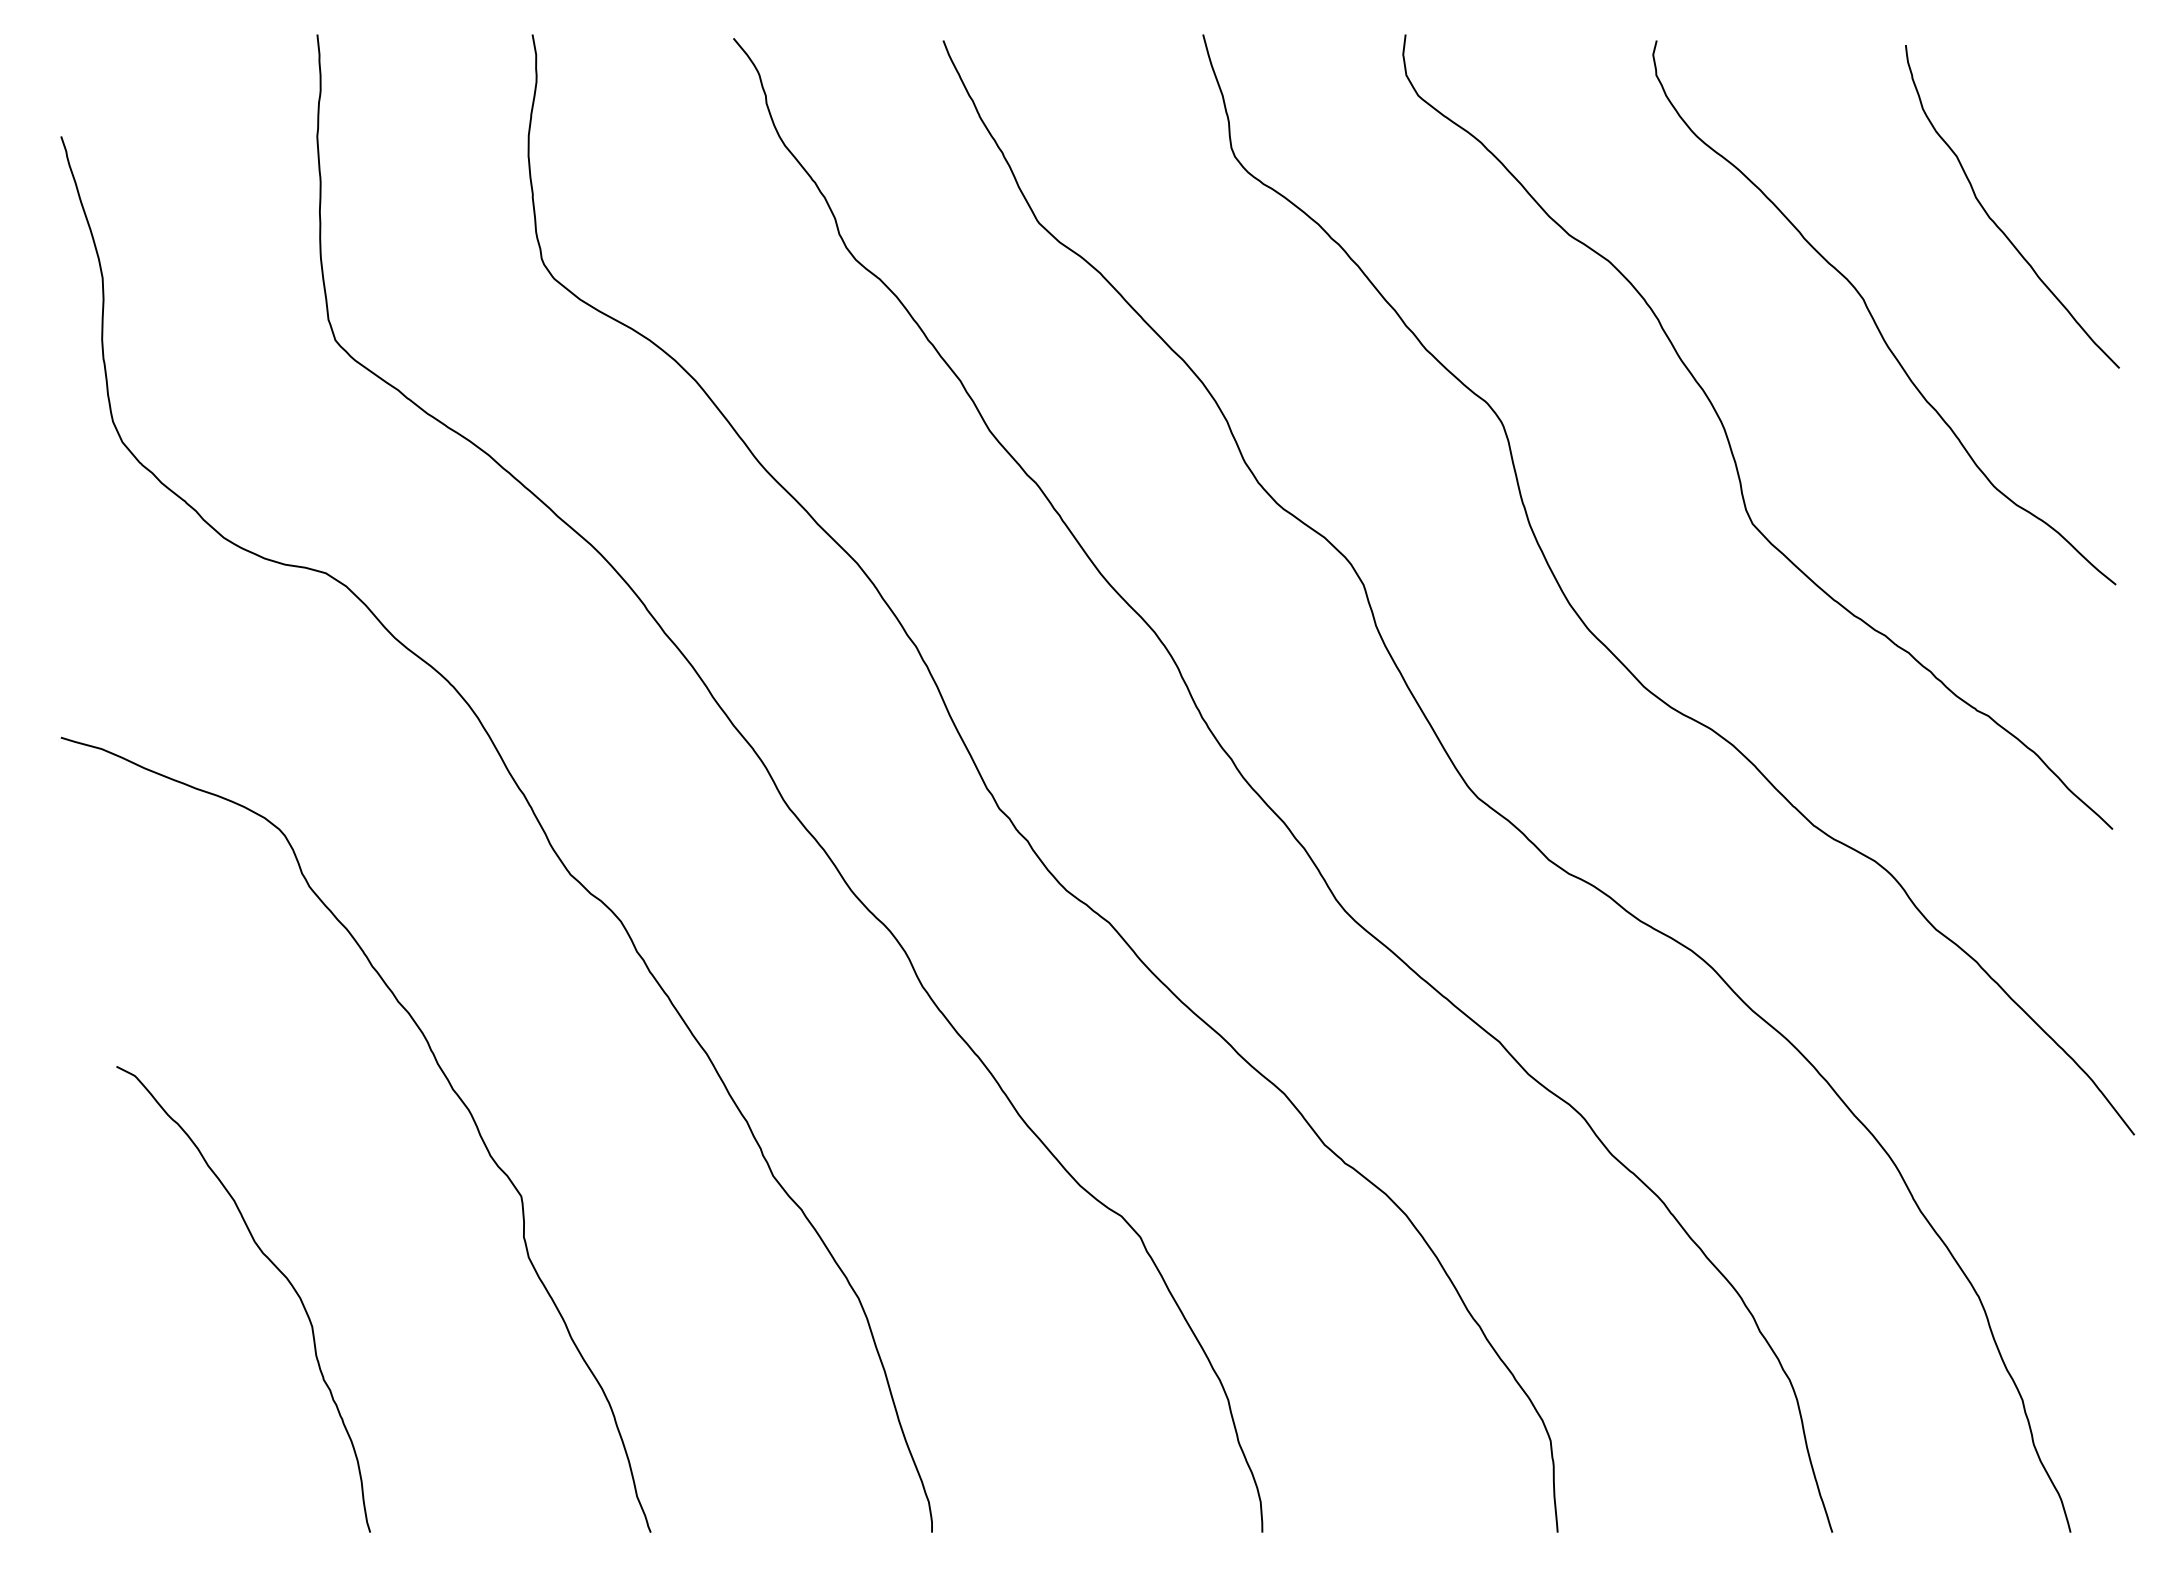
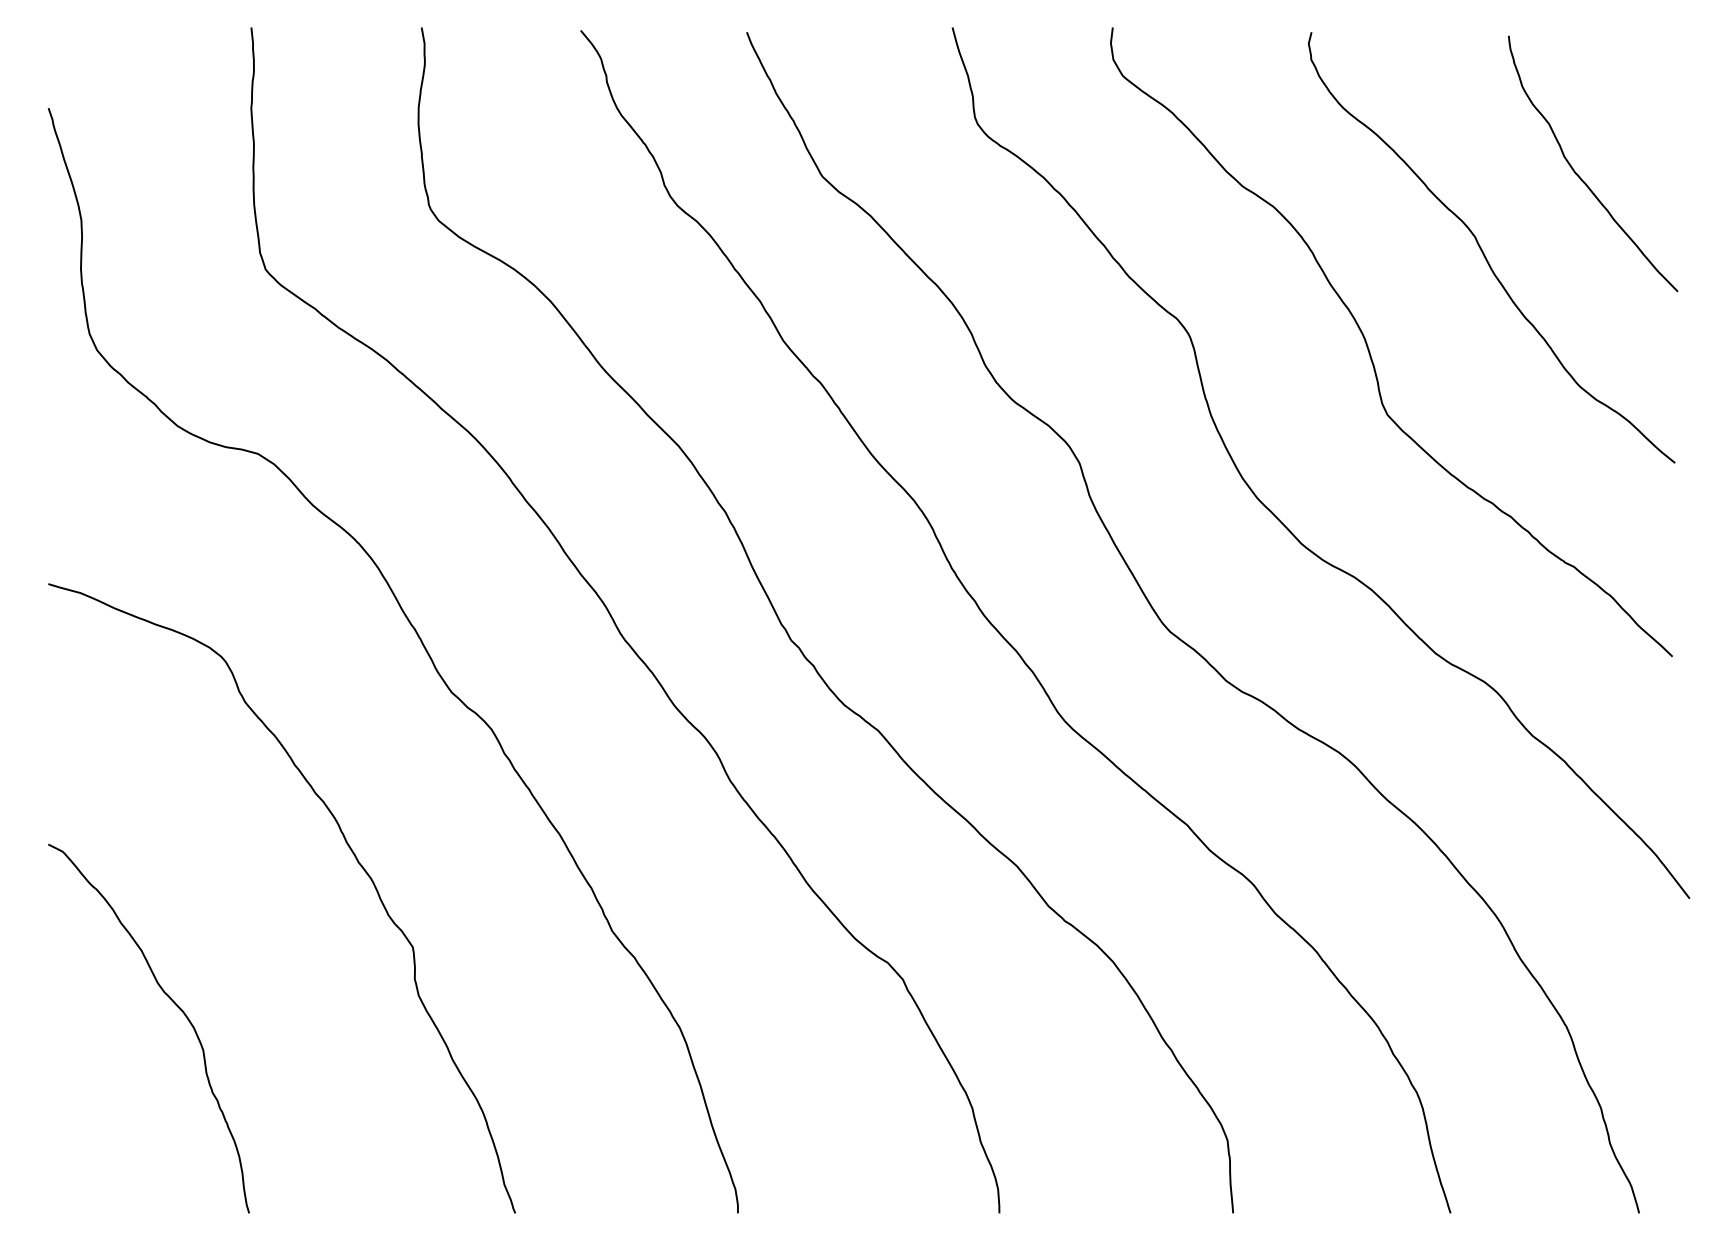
curve: (274, 1267) -> (173, 1003), moved

